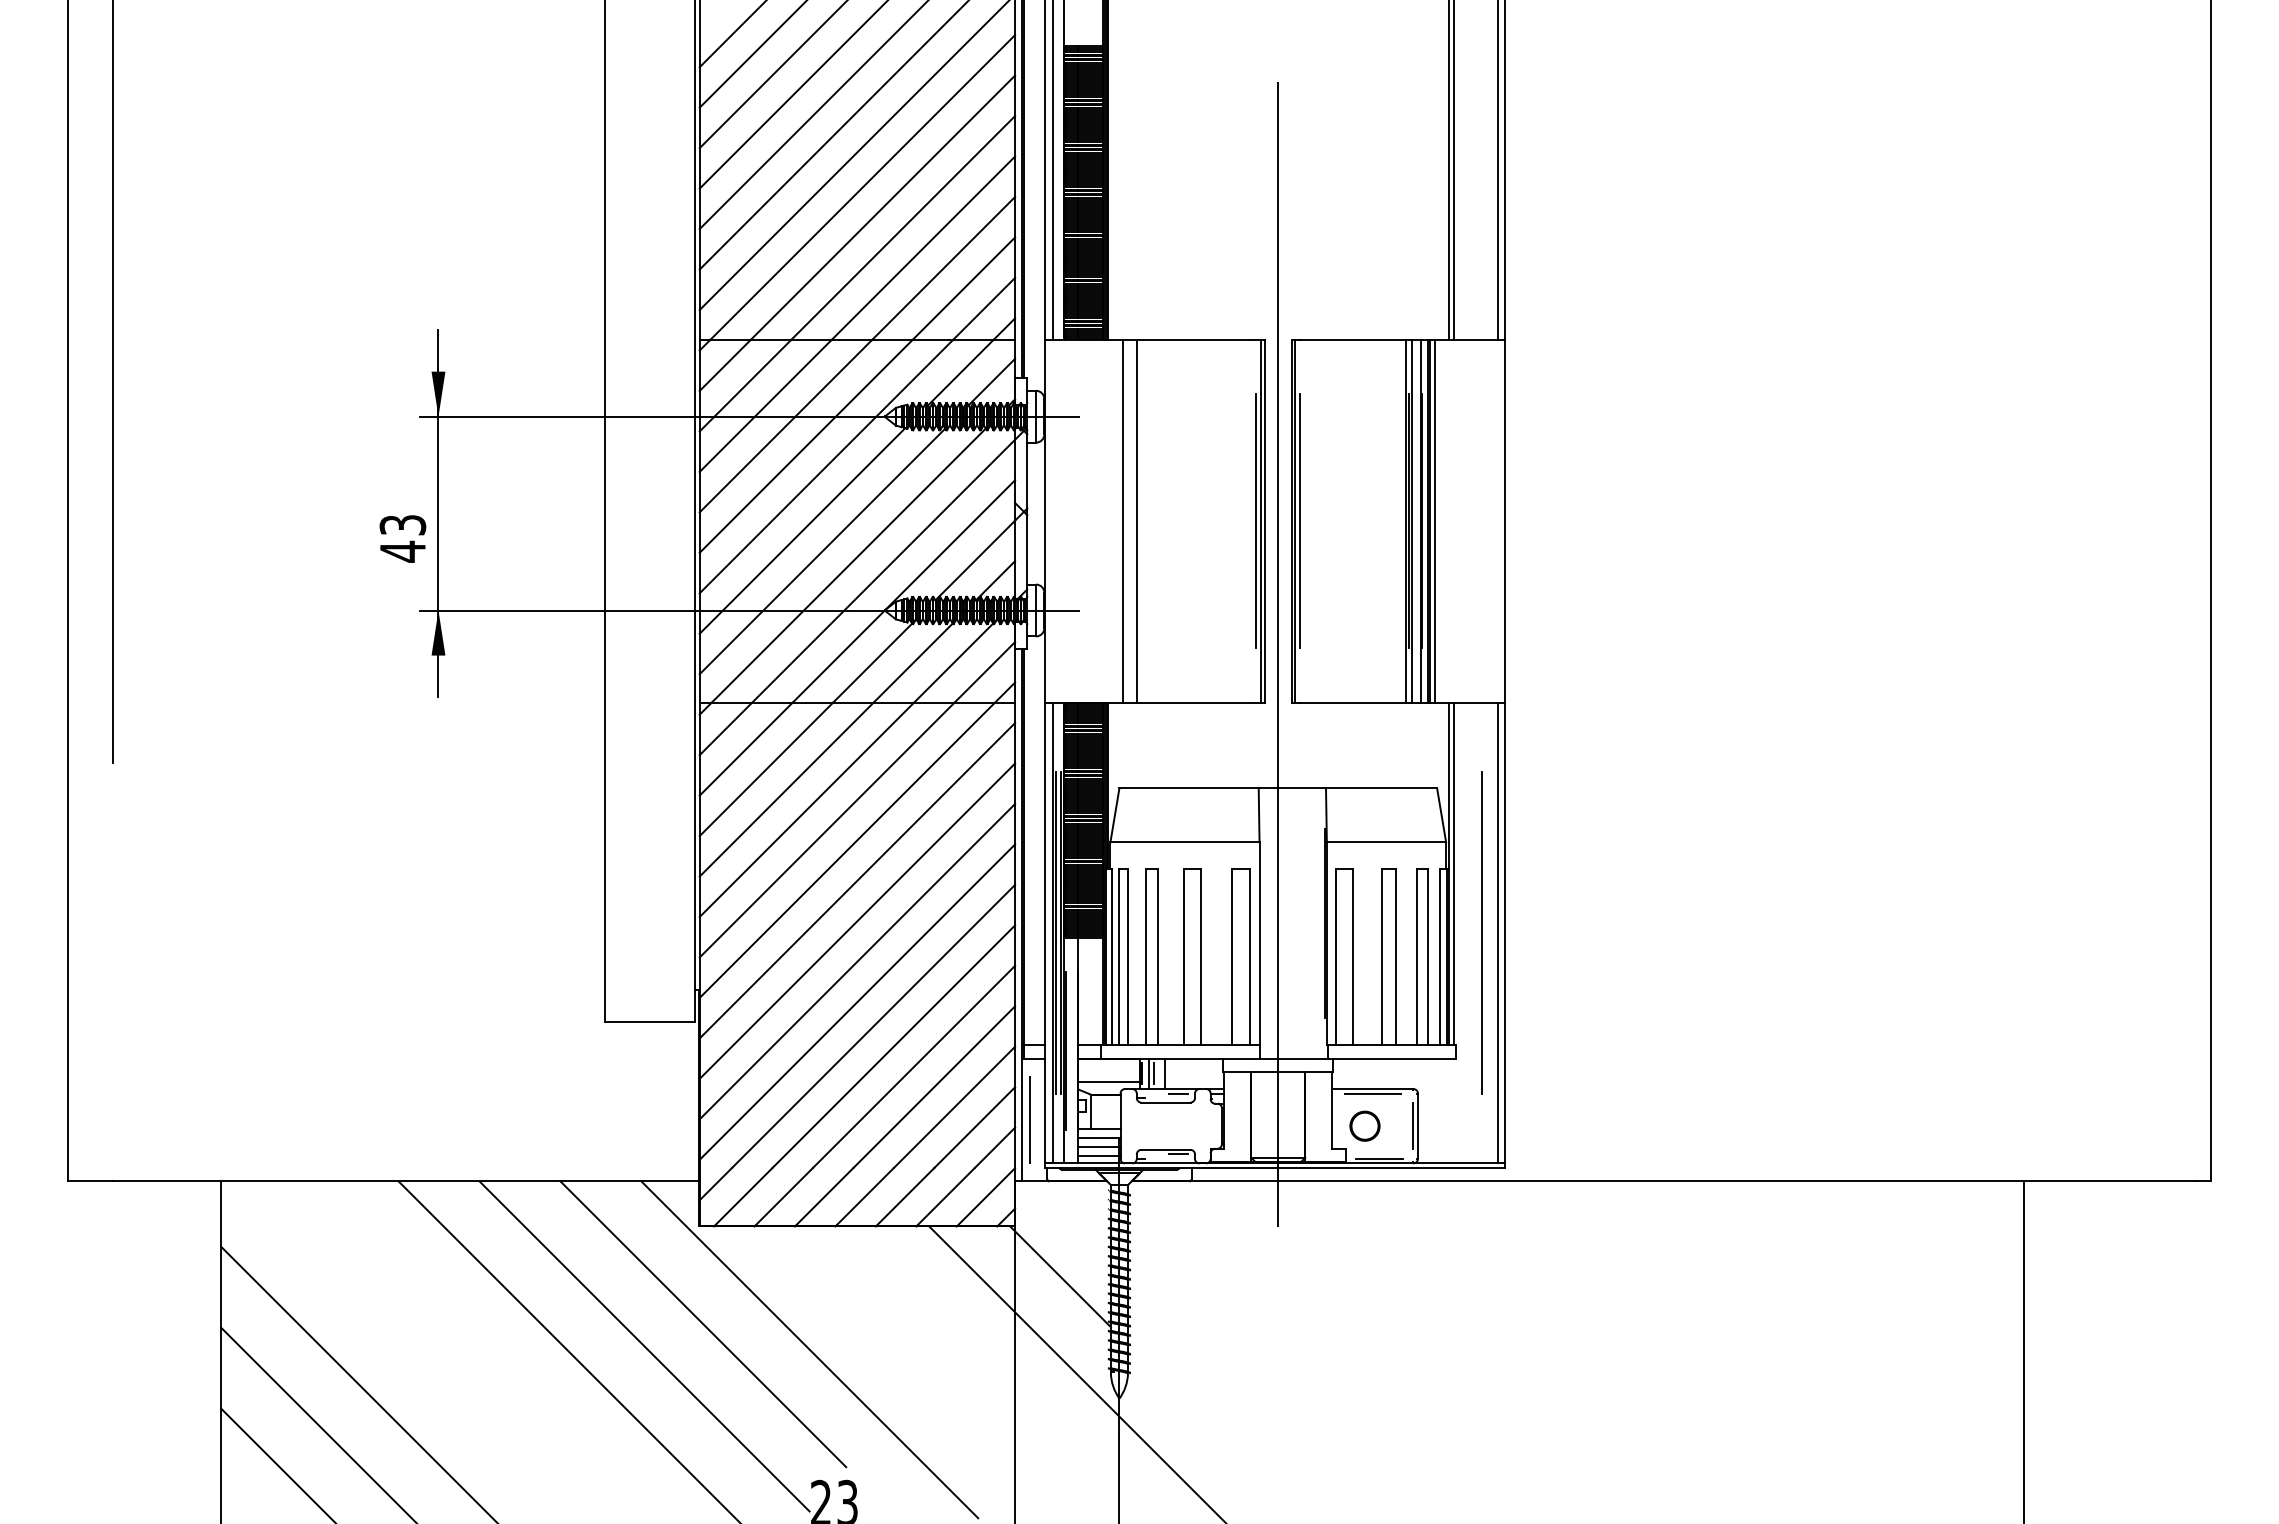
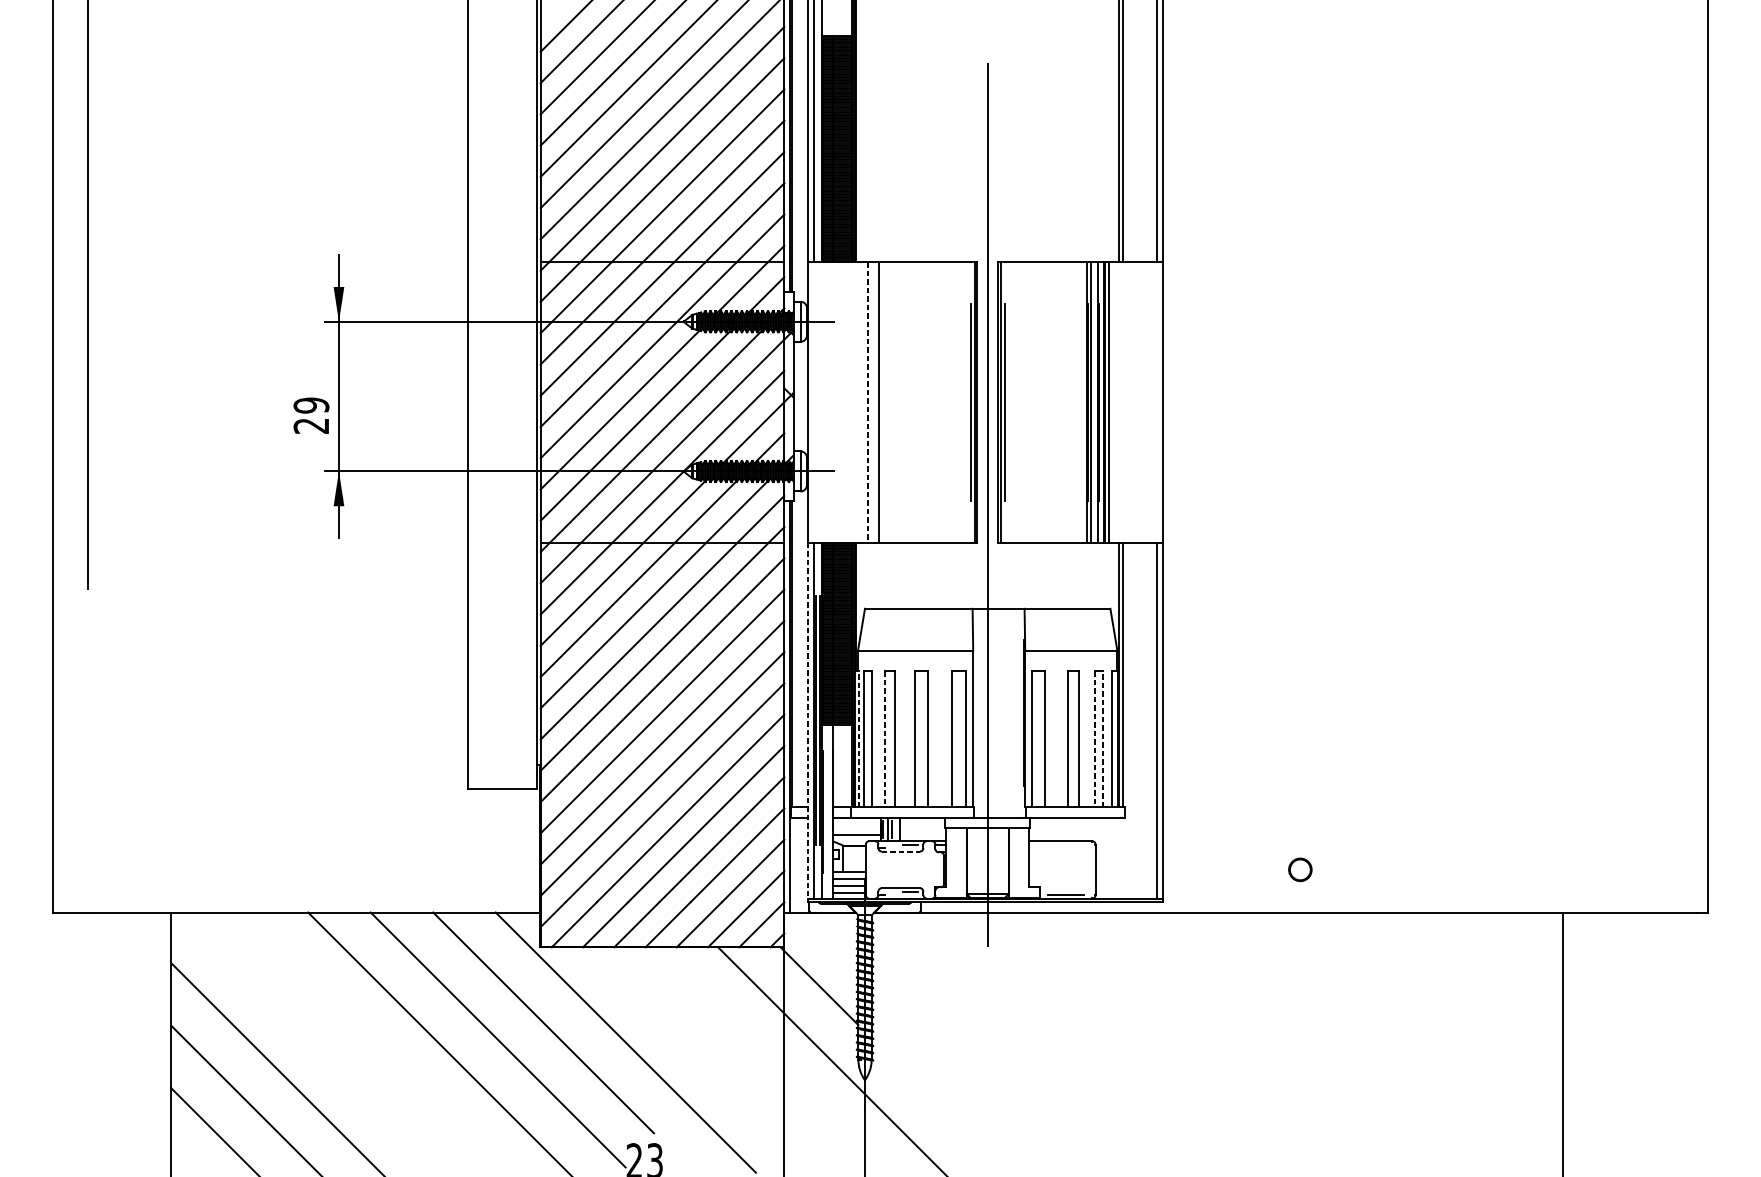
line: (1123, 521) -> (868, 402), solid -> dashed
text: (402, 538) -> (311, 415), 43 -> 29
line: (1481, 932) -> (1144, 720), removed
line: (1045, 933) -> (807, 720), solid -> dashed
line: (1112, 957) -> (859, 739), solid -> dashed
line: (1145, 957) -> (885, 739), solid -> dashed
line: (1417, 957) -> (1095, 739), solid -> dashed
line: (1428, 957) -> (1103, 739), solid -> dashed
line: (1372, 1093) -> (1060, 844), removed
line: (1165, 1102) -> (900, 851), solid -> dashed
line: (1030, 1120) -> (796, 865), removed
circle: (1364, 1125) -> (1299, 869), moved
line: (1413, 1126) -> (1092, 870), removed

